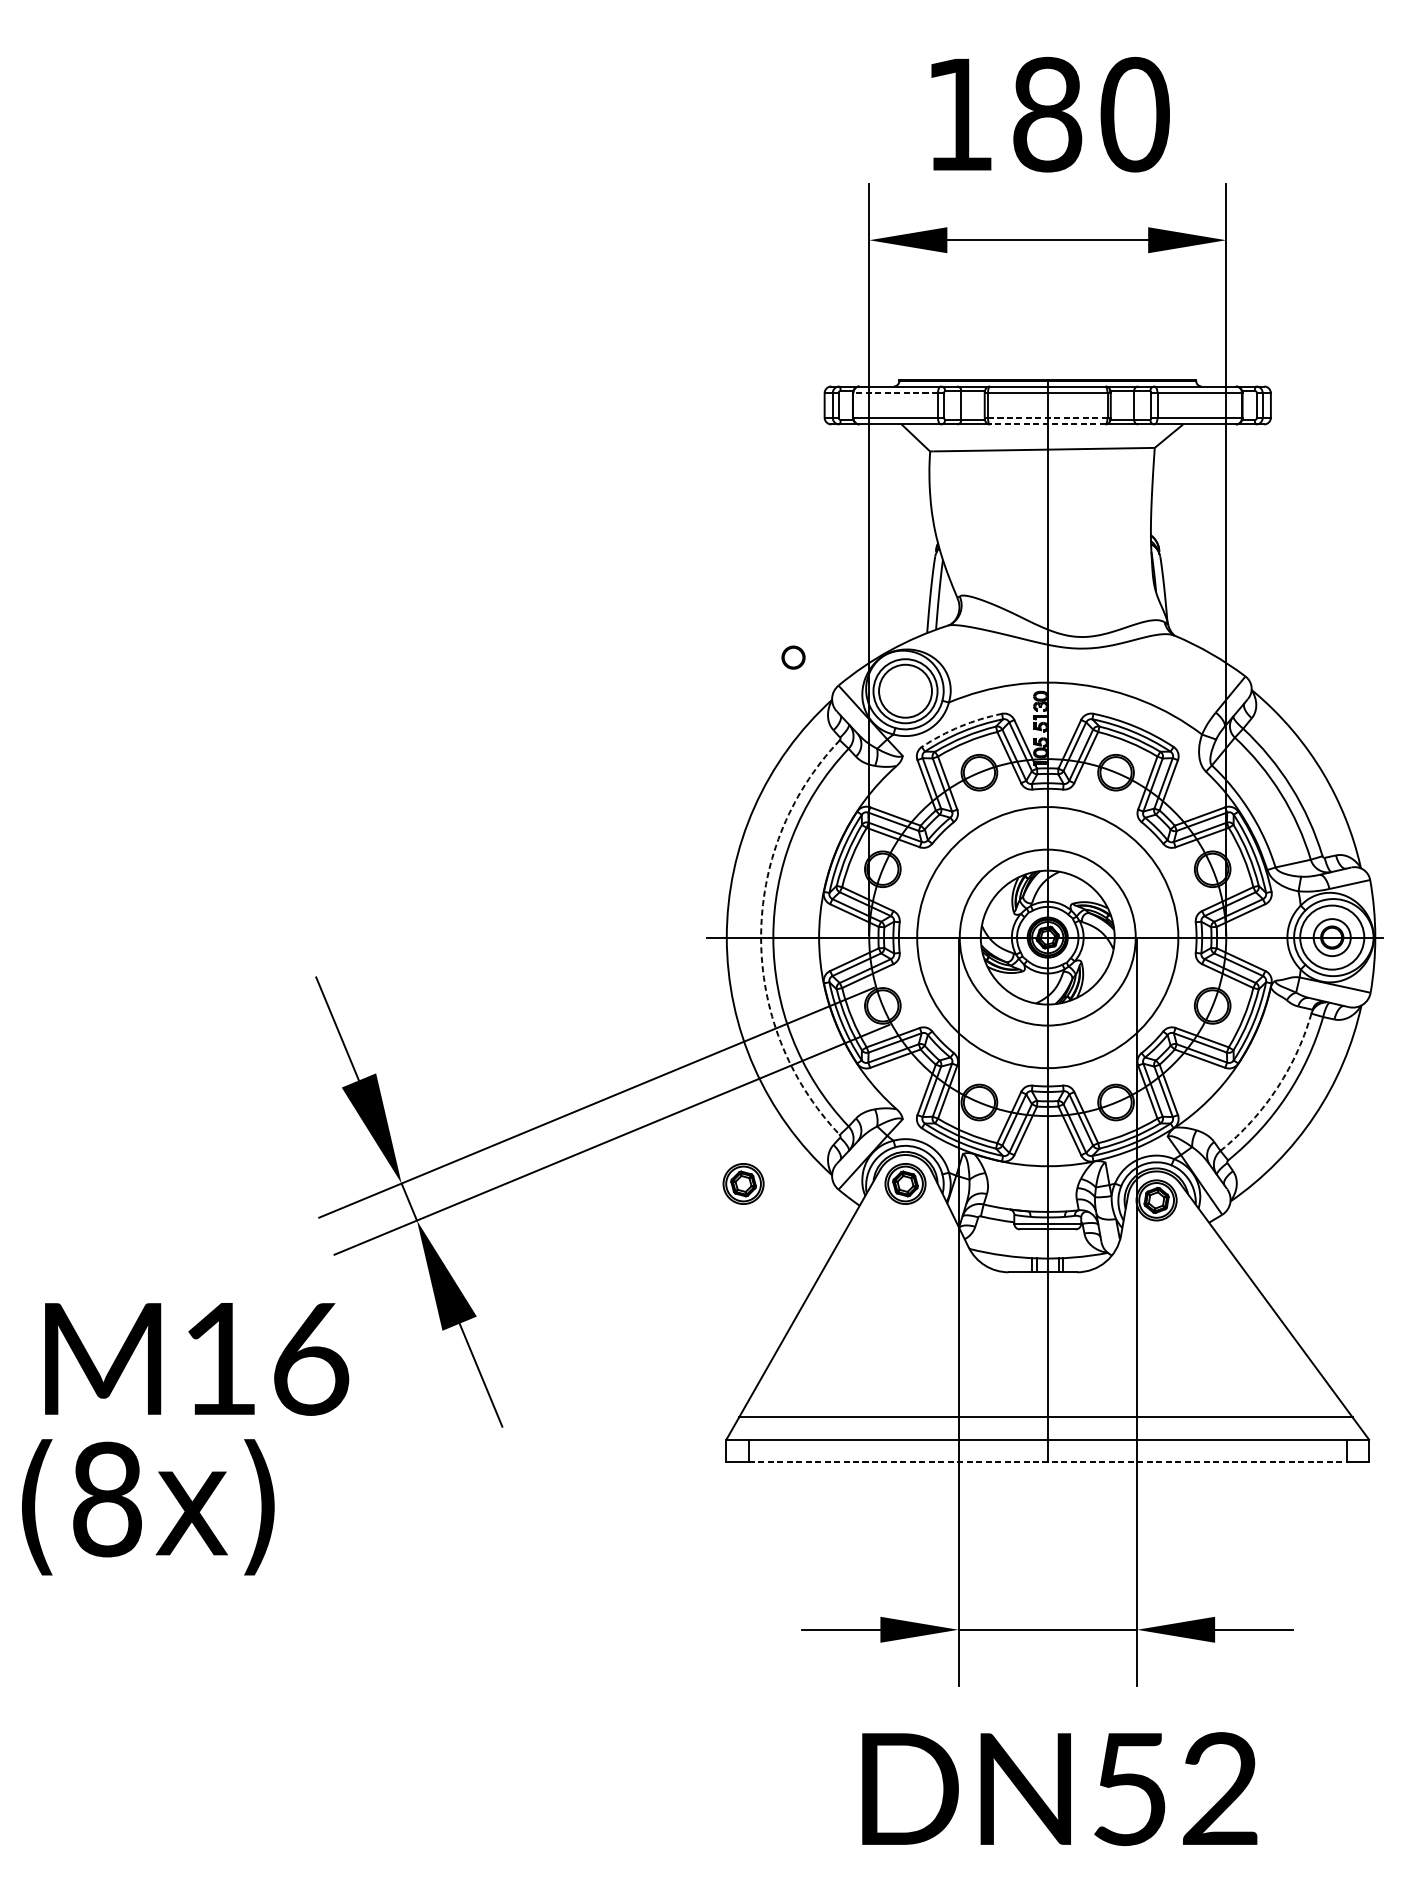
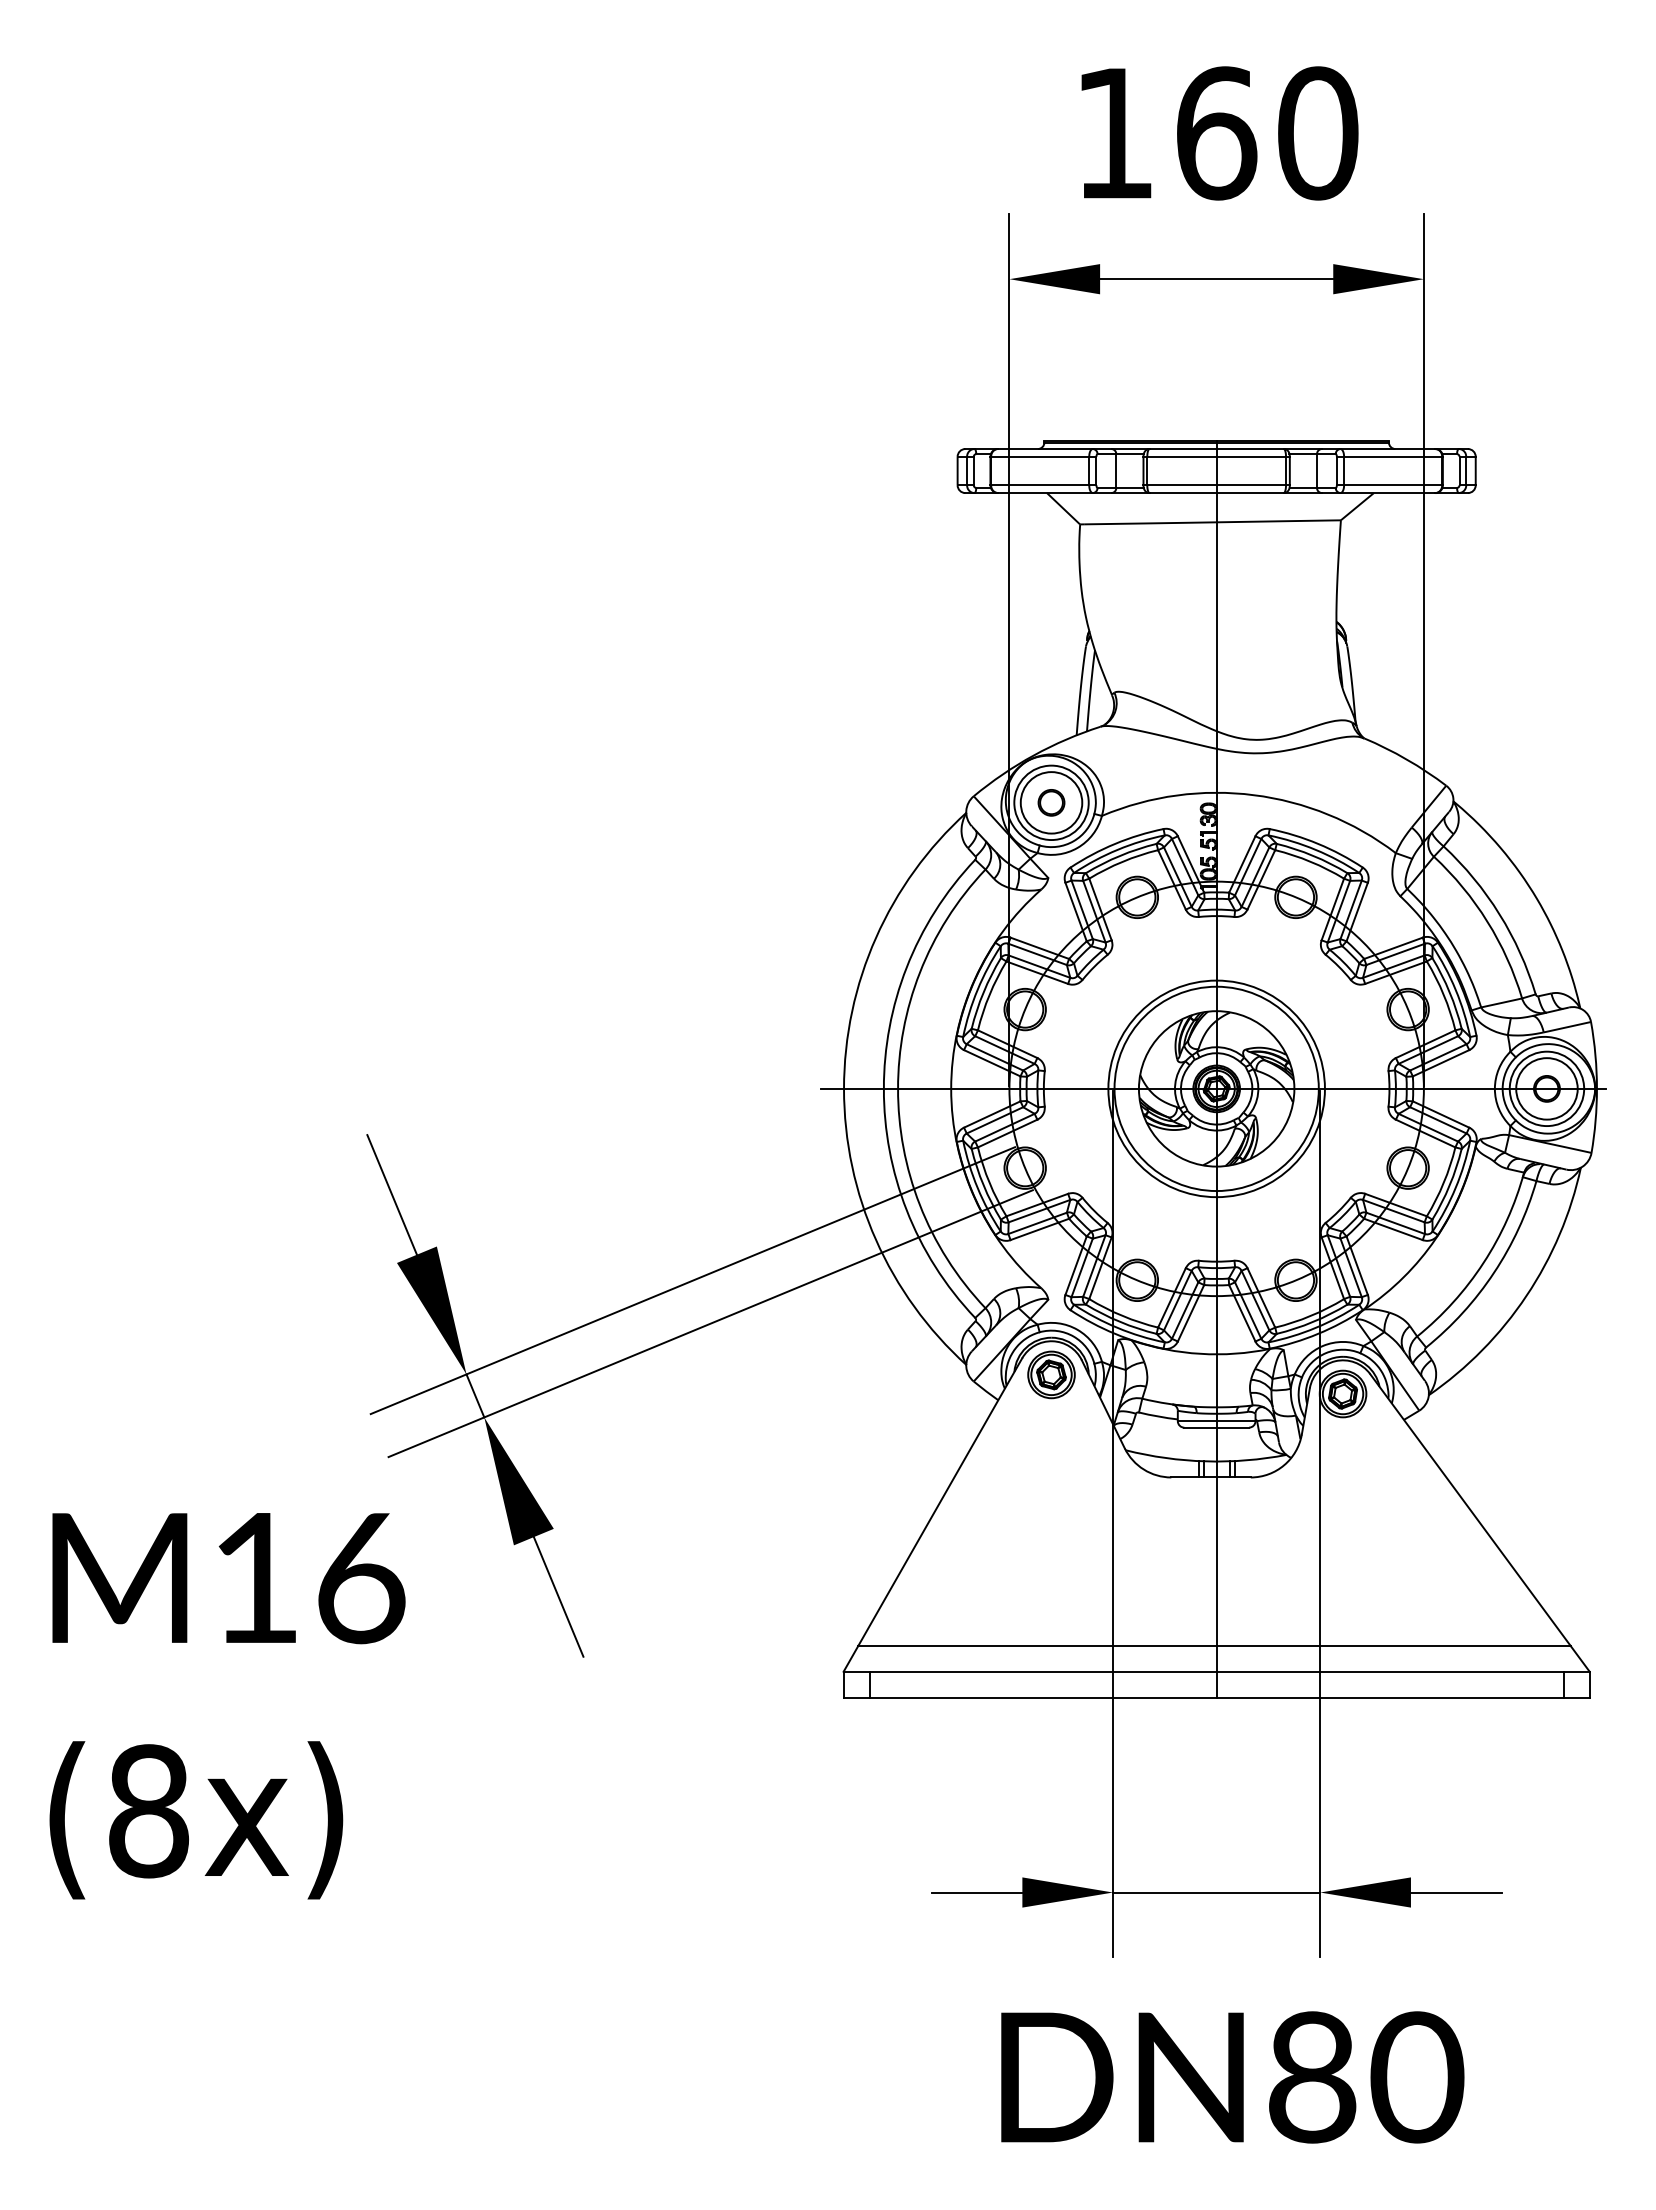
text: (1047, 114) -> (1216, 133), 180 -> 160
line: (895, 392) -> (1039, 456), dashed -> solid
line: (1048, 417) -> (1217, 485), dashed -> solid
line: (1047, 424) -> (1216, 493), dashed -> solid
part: (793, 657) -> (1051, 802), moved
arc: (960, 726) -> (1115, 843), dashed -> solid
arc: (760, 937) -> (883, 1088), dashed -> solid
circle: (1047, 937) -> (1216, 1088), size x0.71
circle: (1331, 937) -> (1546, 1088), size x1.43
arc: (1277, 1087) -> (1483, 1262), dashed -> solid
part: (743, 1183) -> (863, 1374), removed
line: (1048, 1461) -> (1217, 1697), dashed -> solid
text: (148, 1507) -> (196, 1820), moved
text: (1176, 1789) -> (1366, 2077), DN52 -> DN80

